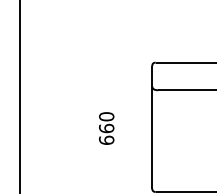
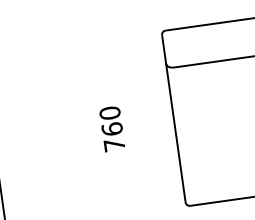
text: (106, 139) -> (114, 144), 660 -> 760

